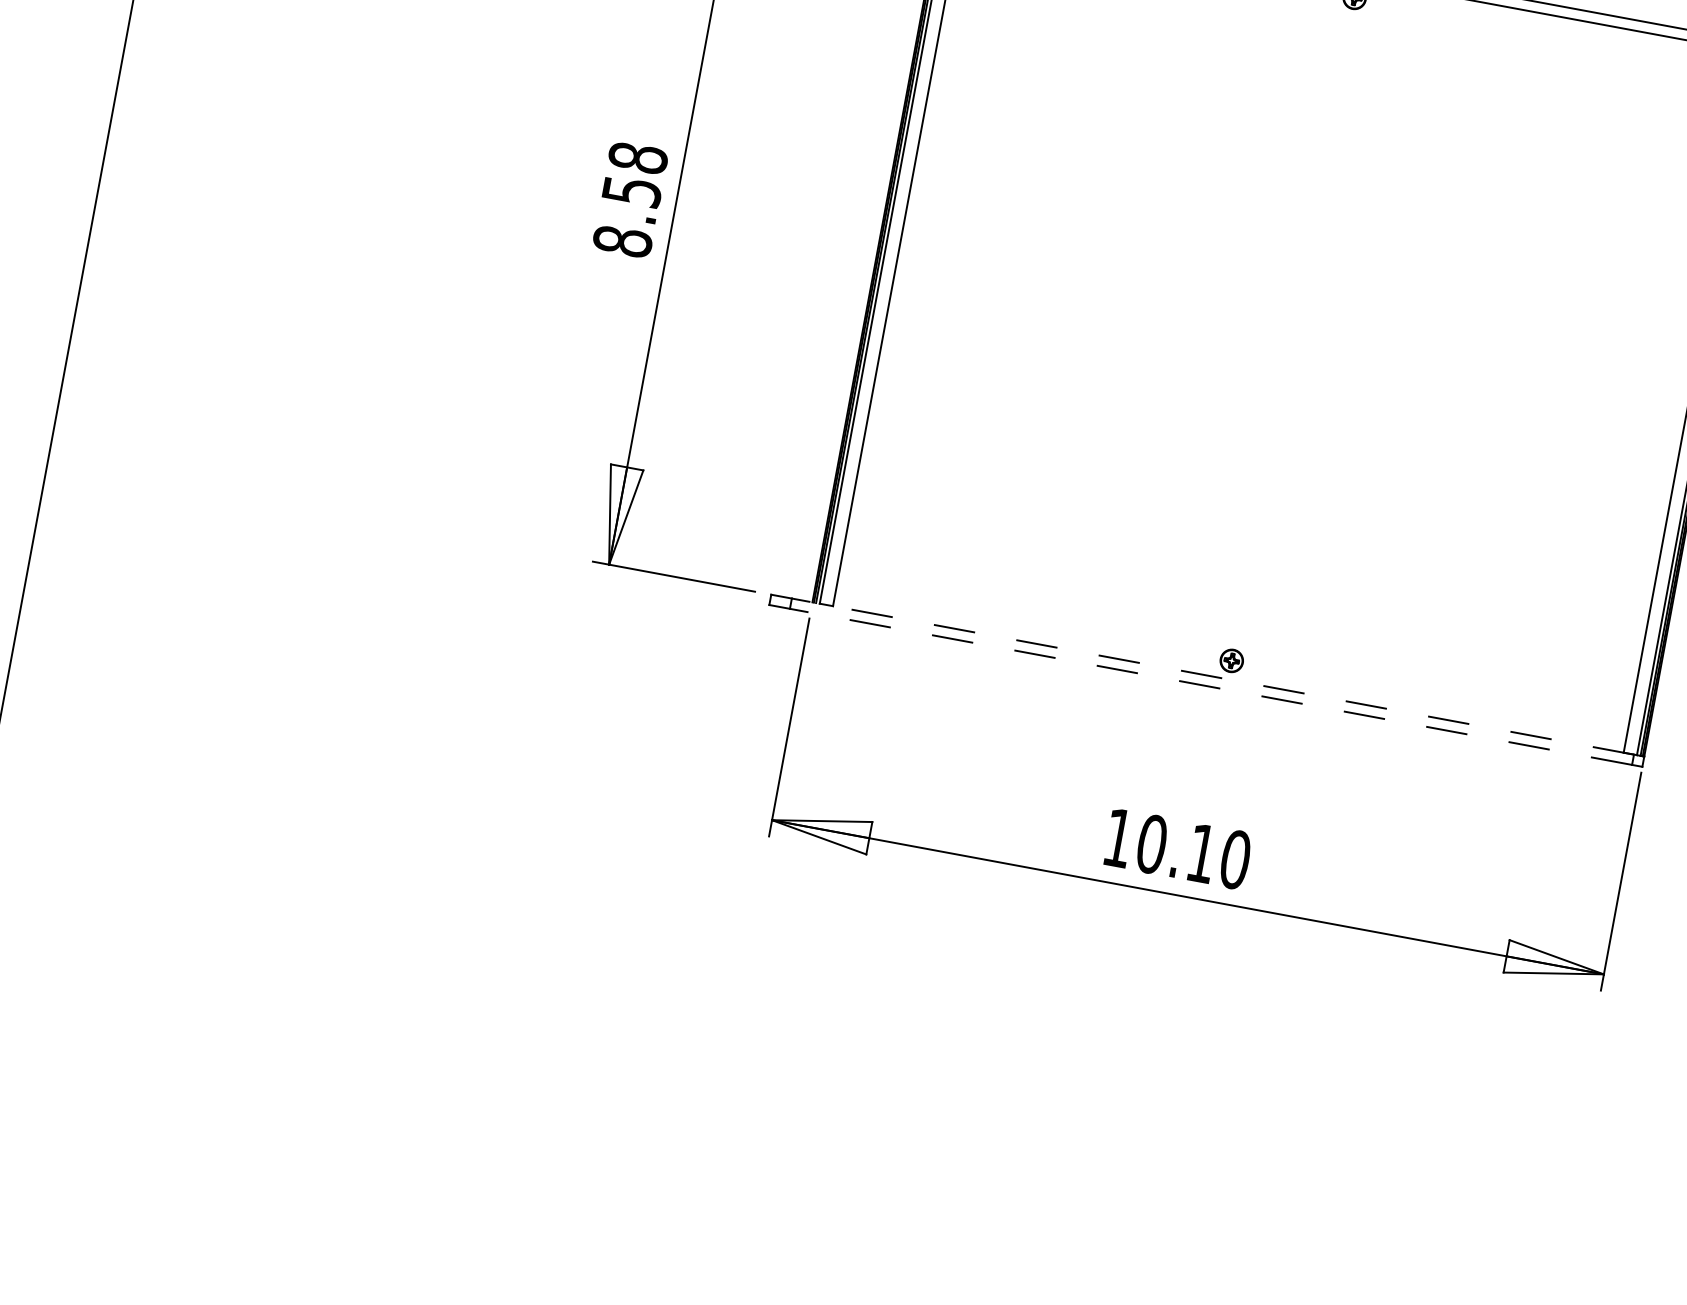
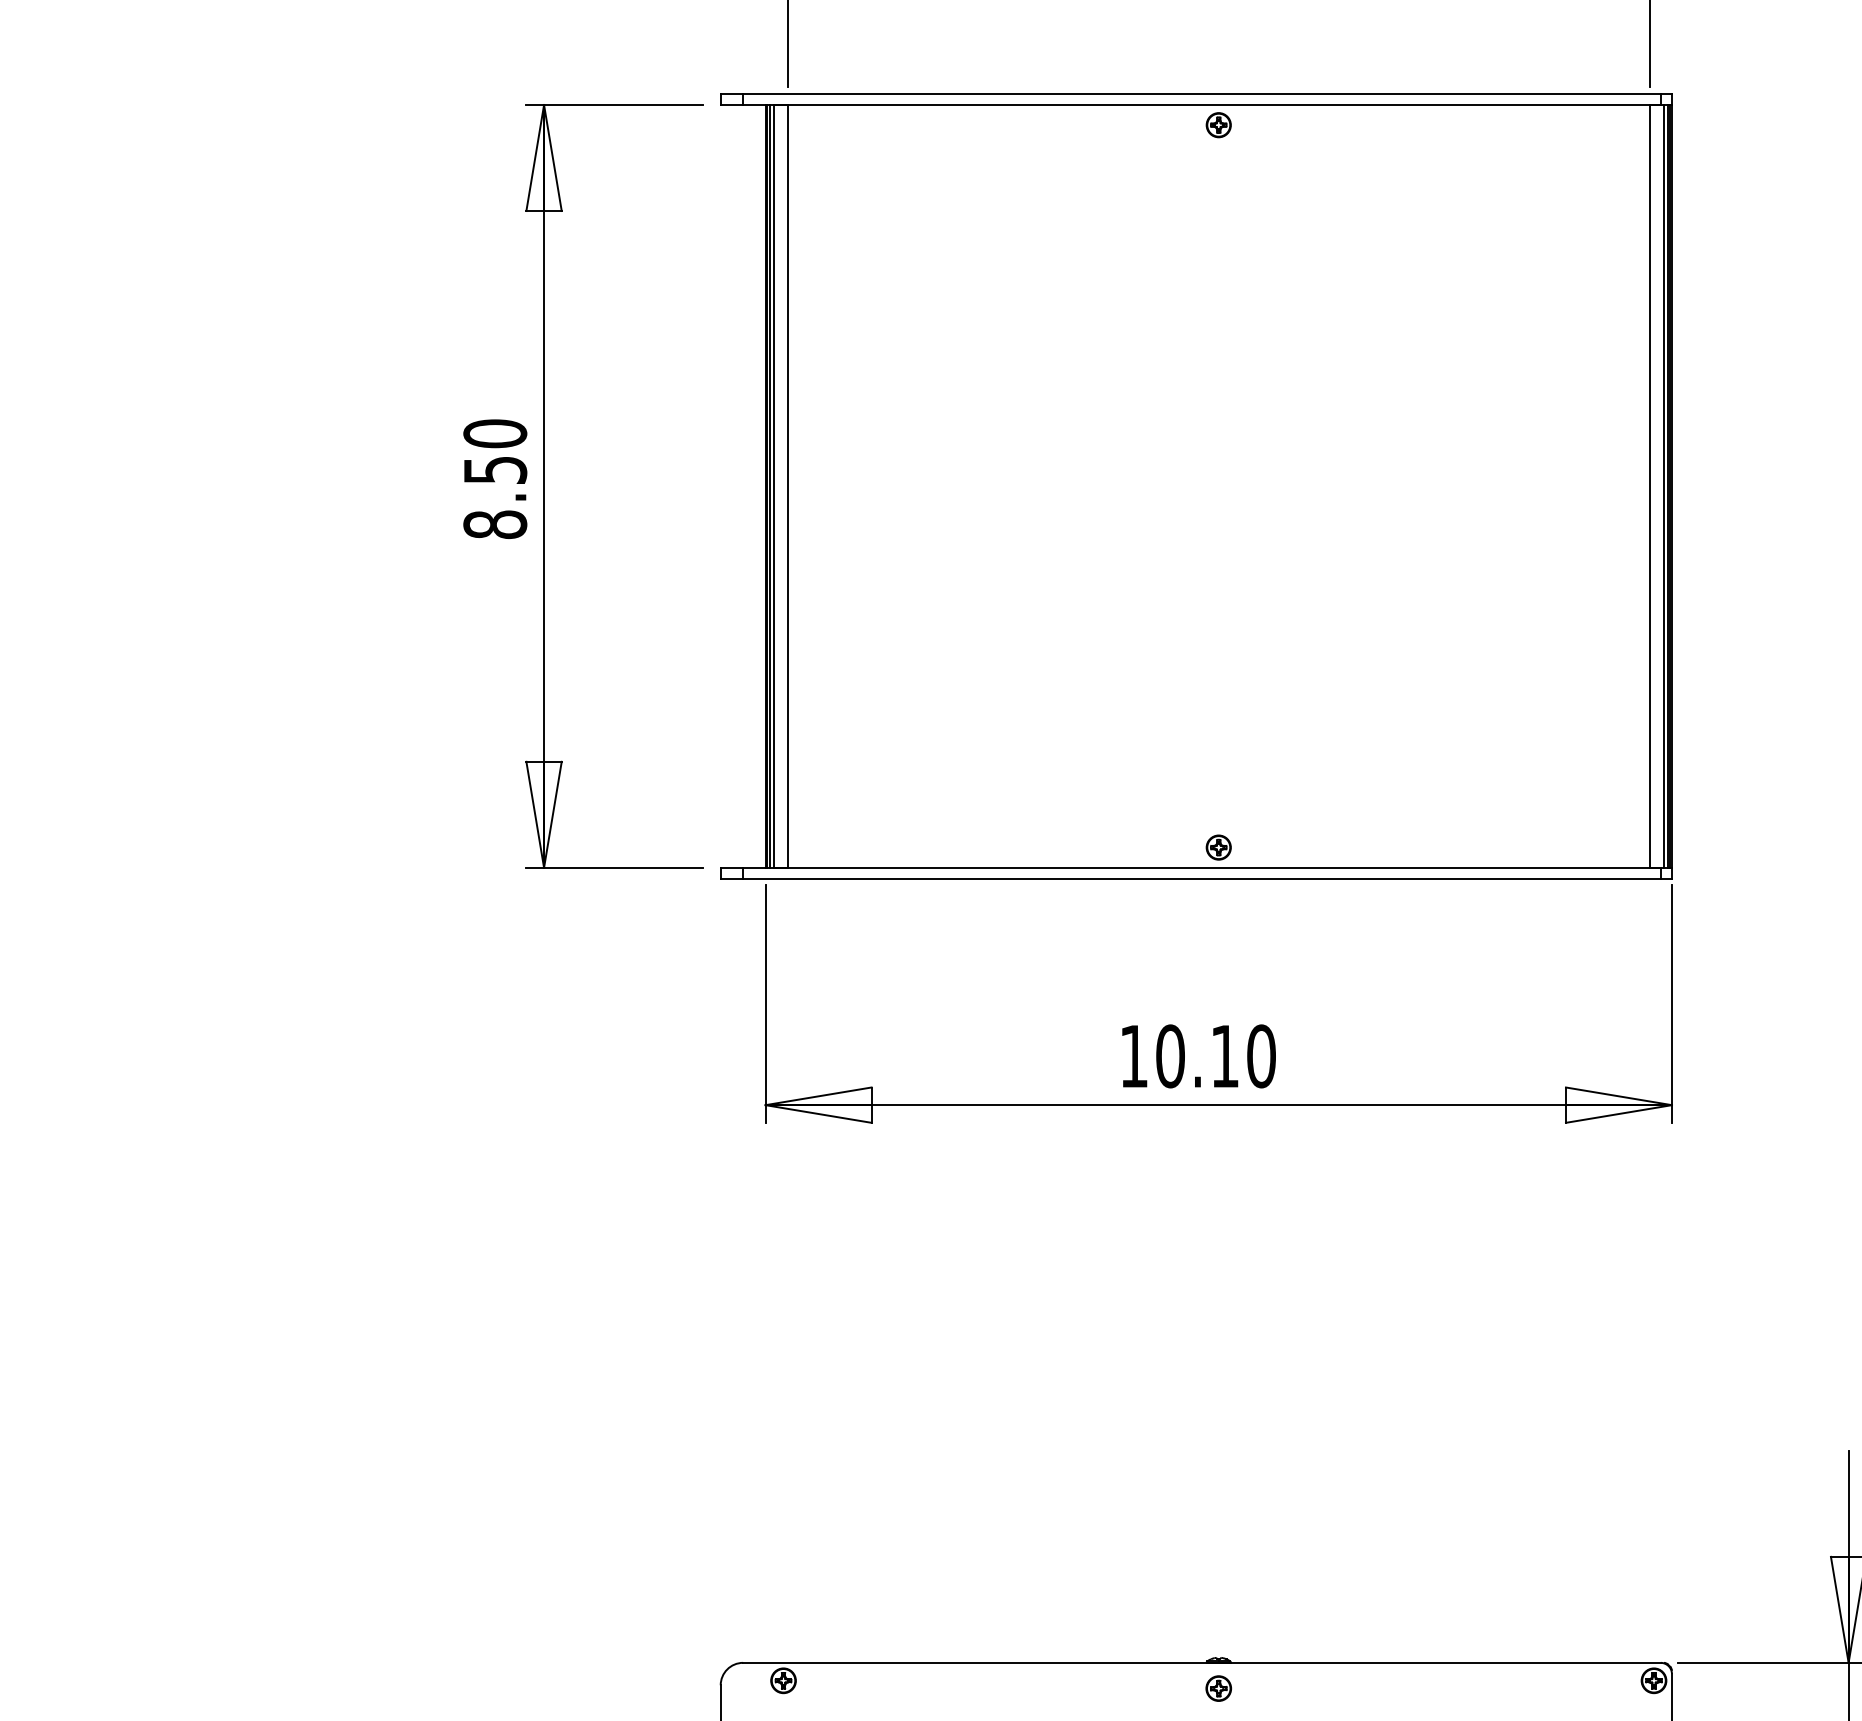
text: (638, 157) -> (495, 433), 8.58 -> 8.50
line: (1212, 676) -> (1201, 867), dashed -> solid
line: (1210, 687) -> (1201, 879), dashed -> solid

